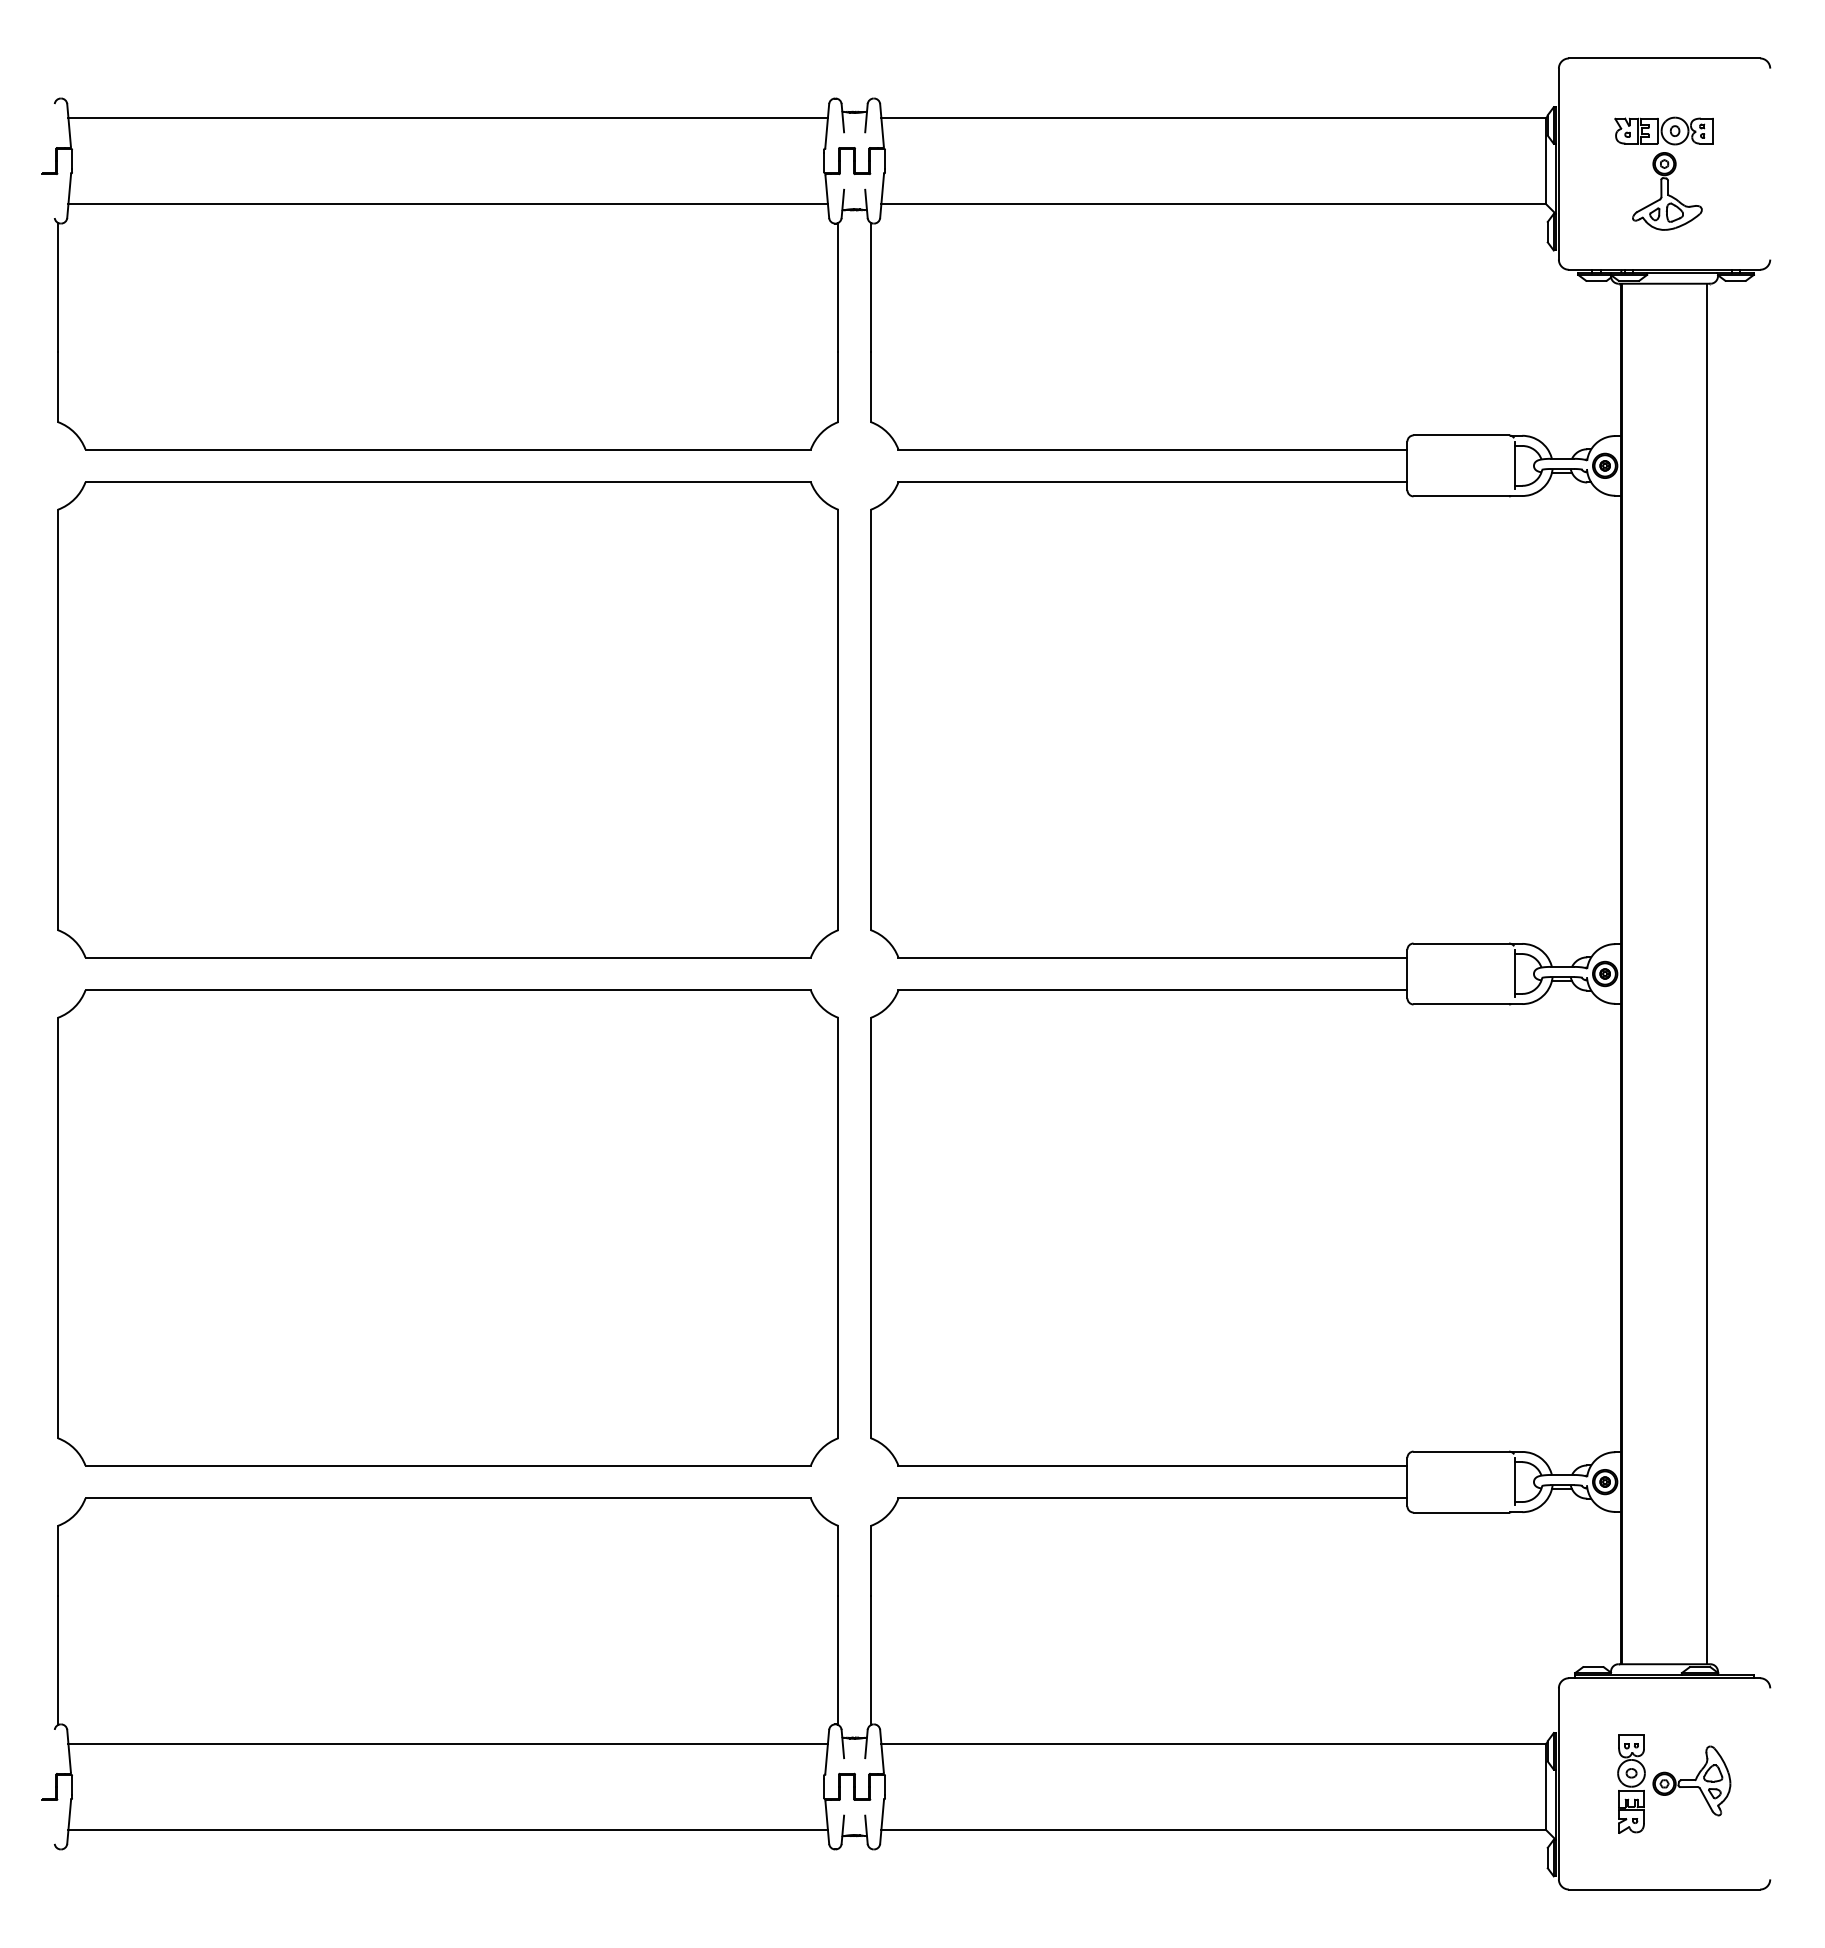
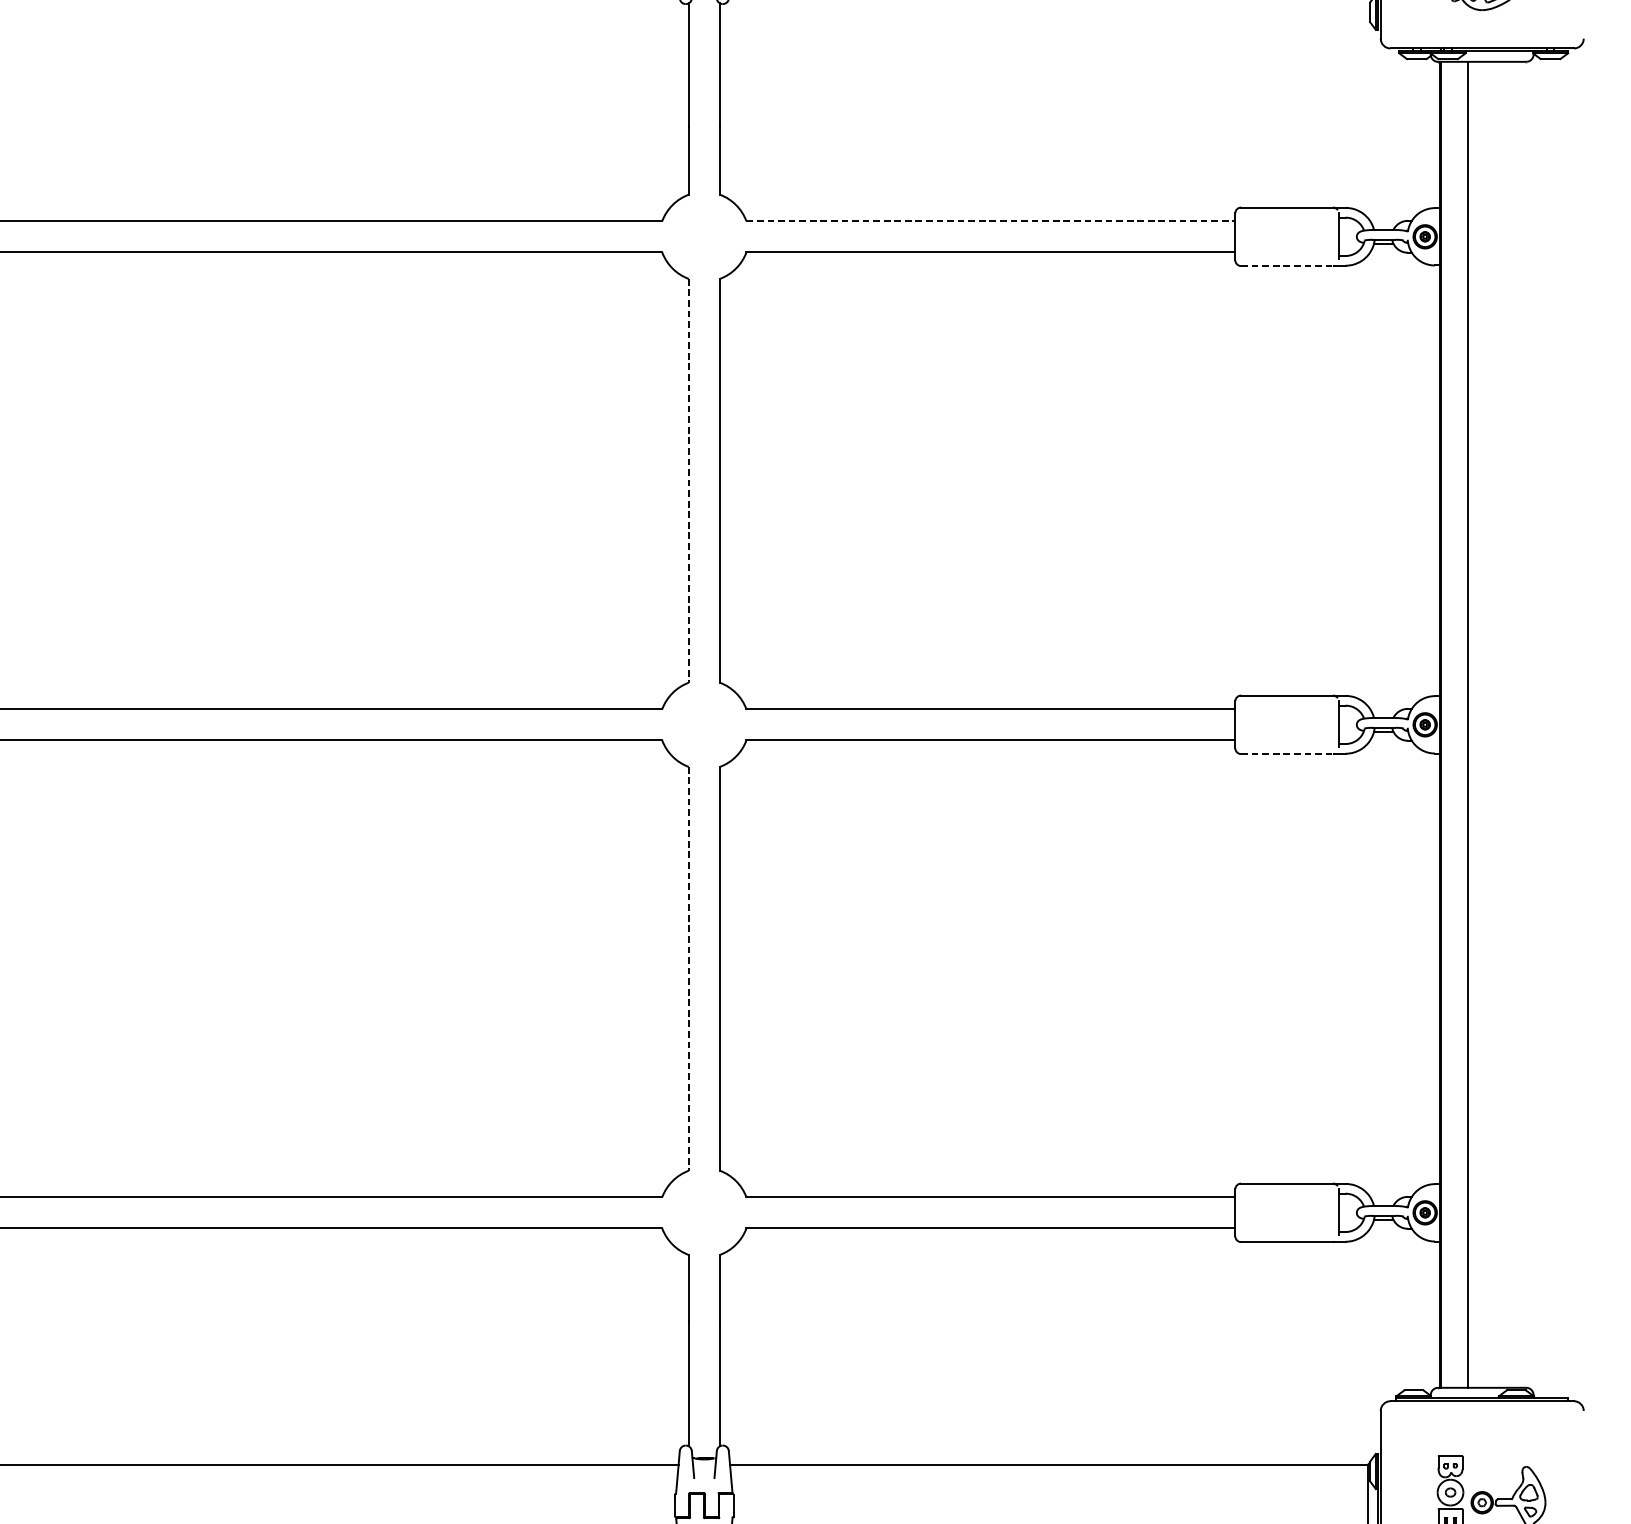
line: (1153, 449) -> (991, 221), solid -> dashed
line: (1461, 496) -> (1287, 266), solid -> dashed
line: (838, 720) -> (688, 481), solid -> dashed
line: (1707, 973) -> (1468, 724), moved
line: (1461, 1004) -> (1287, 754), solid -> dashed
line: (838, 1228) -> (688, 969), solid -> dashed

